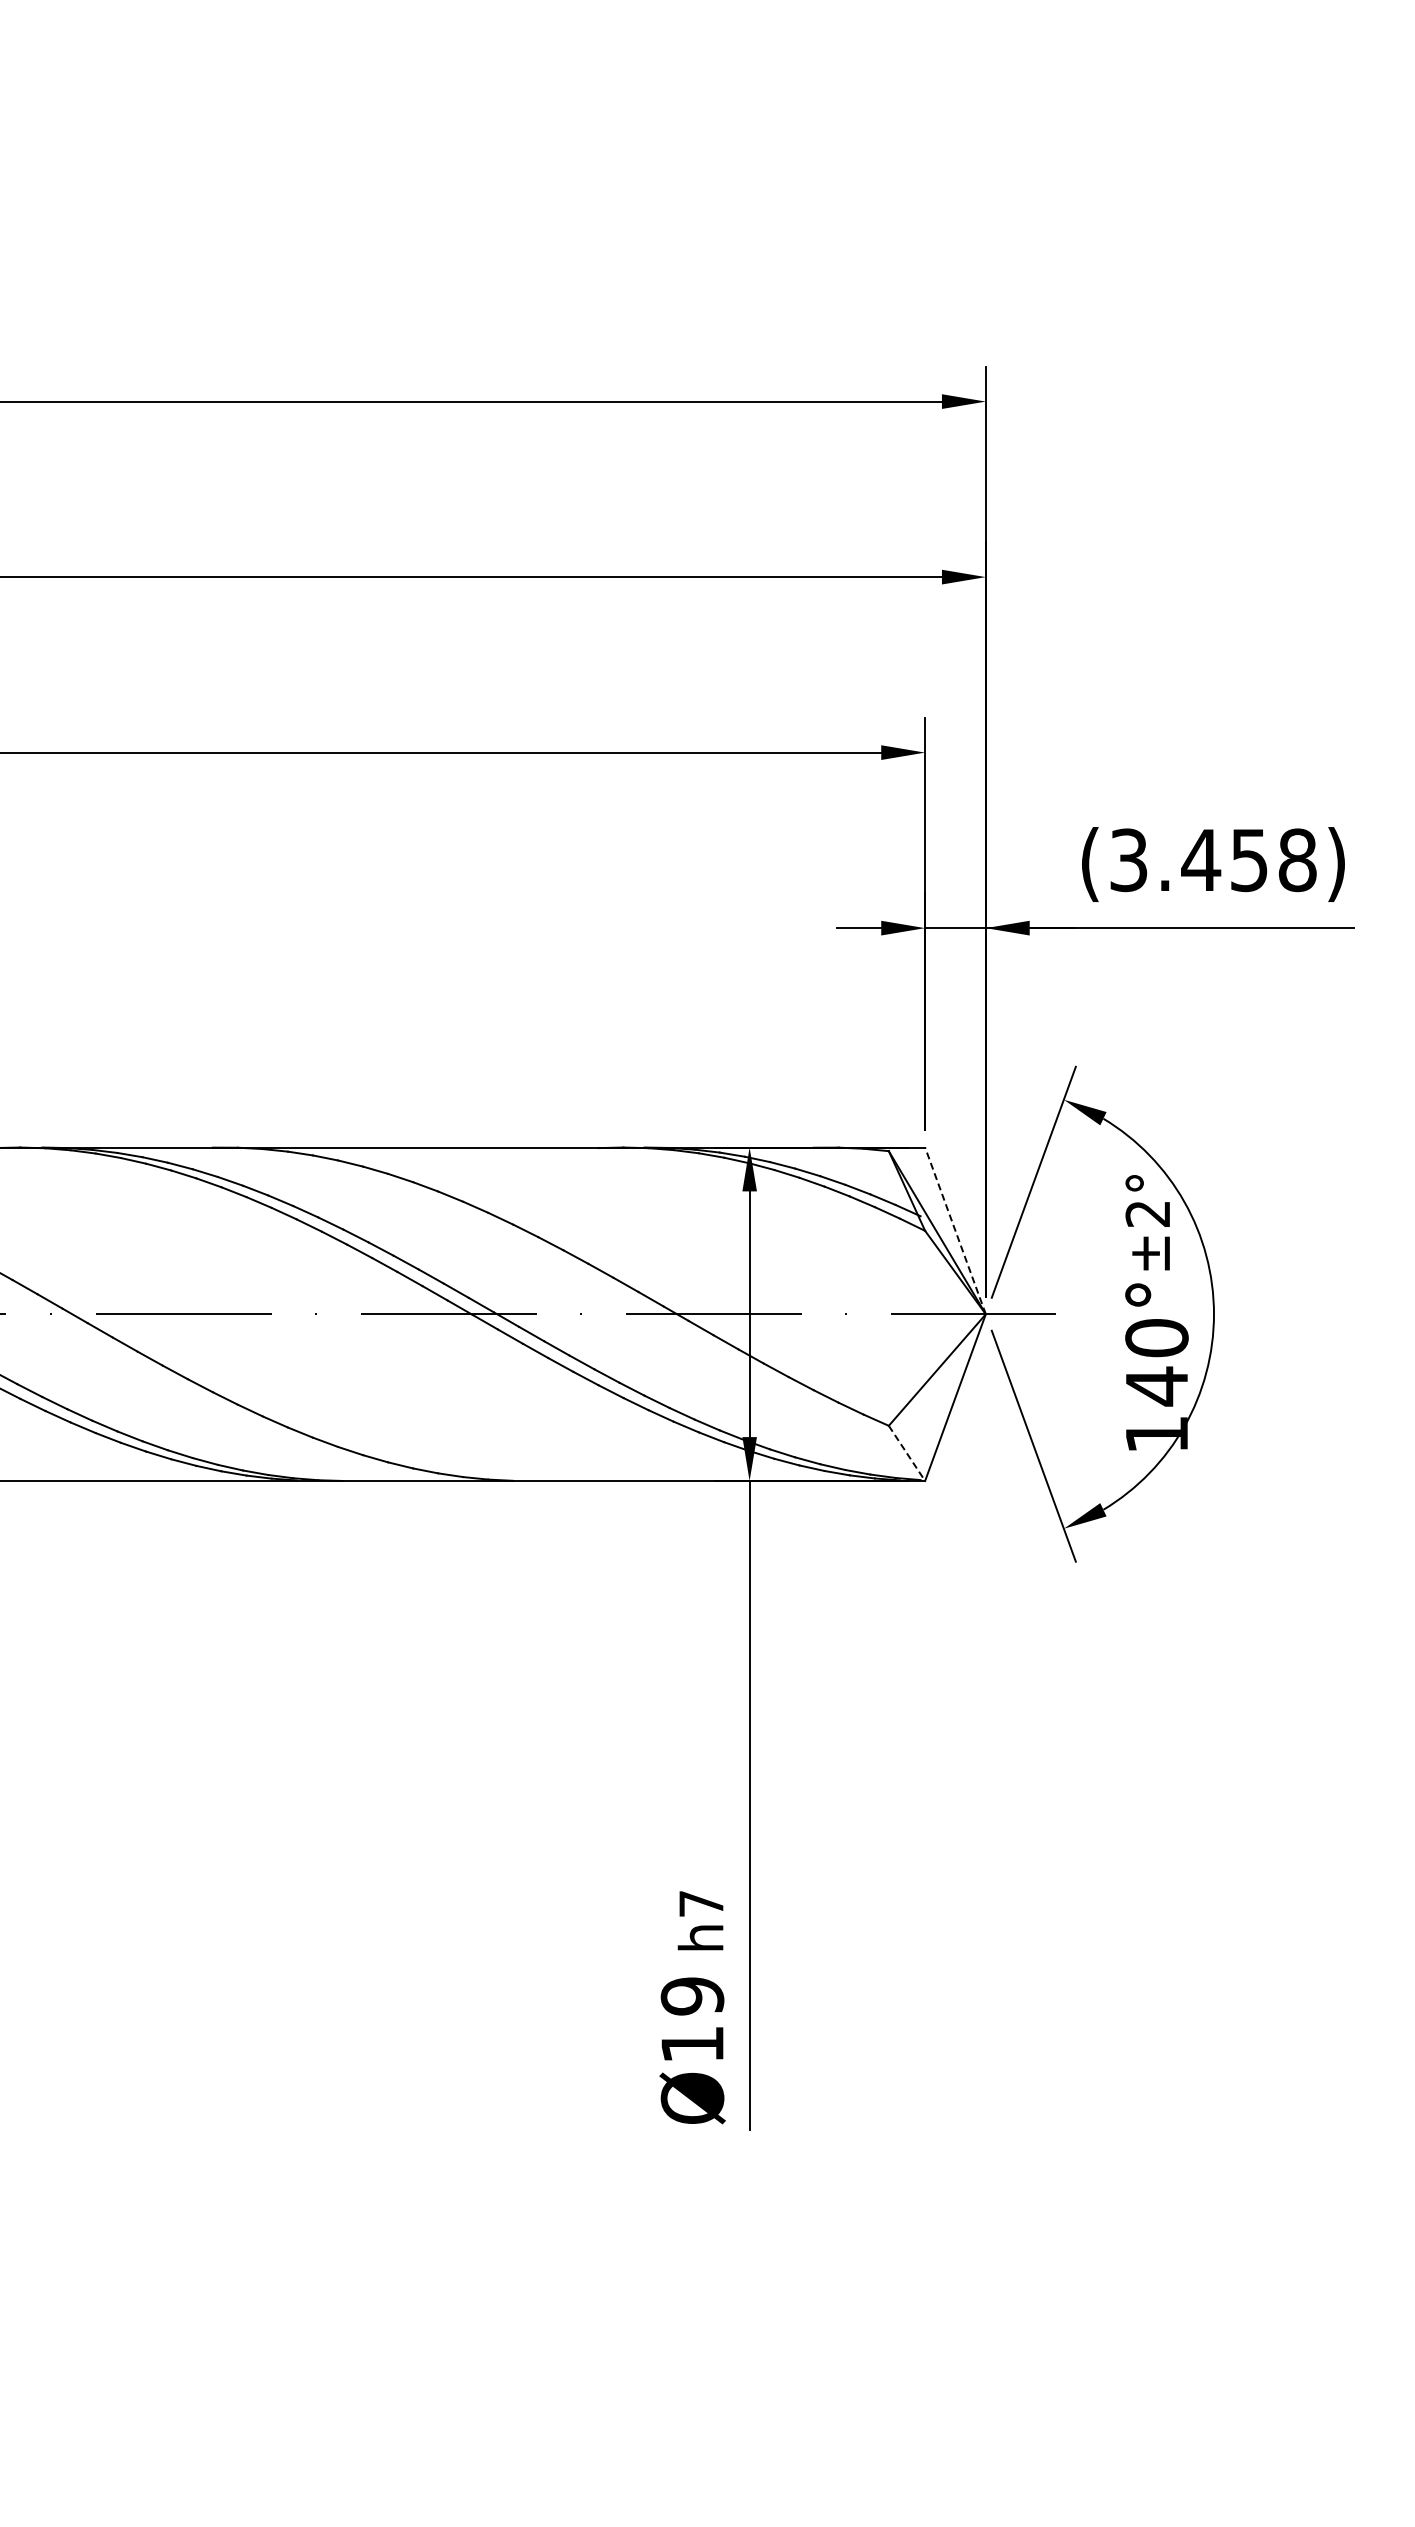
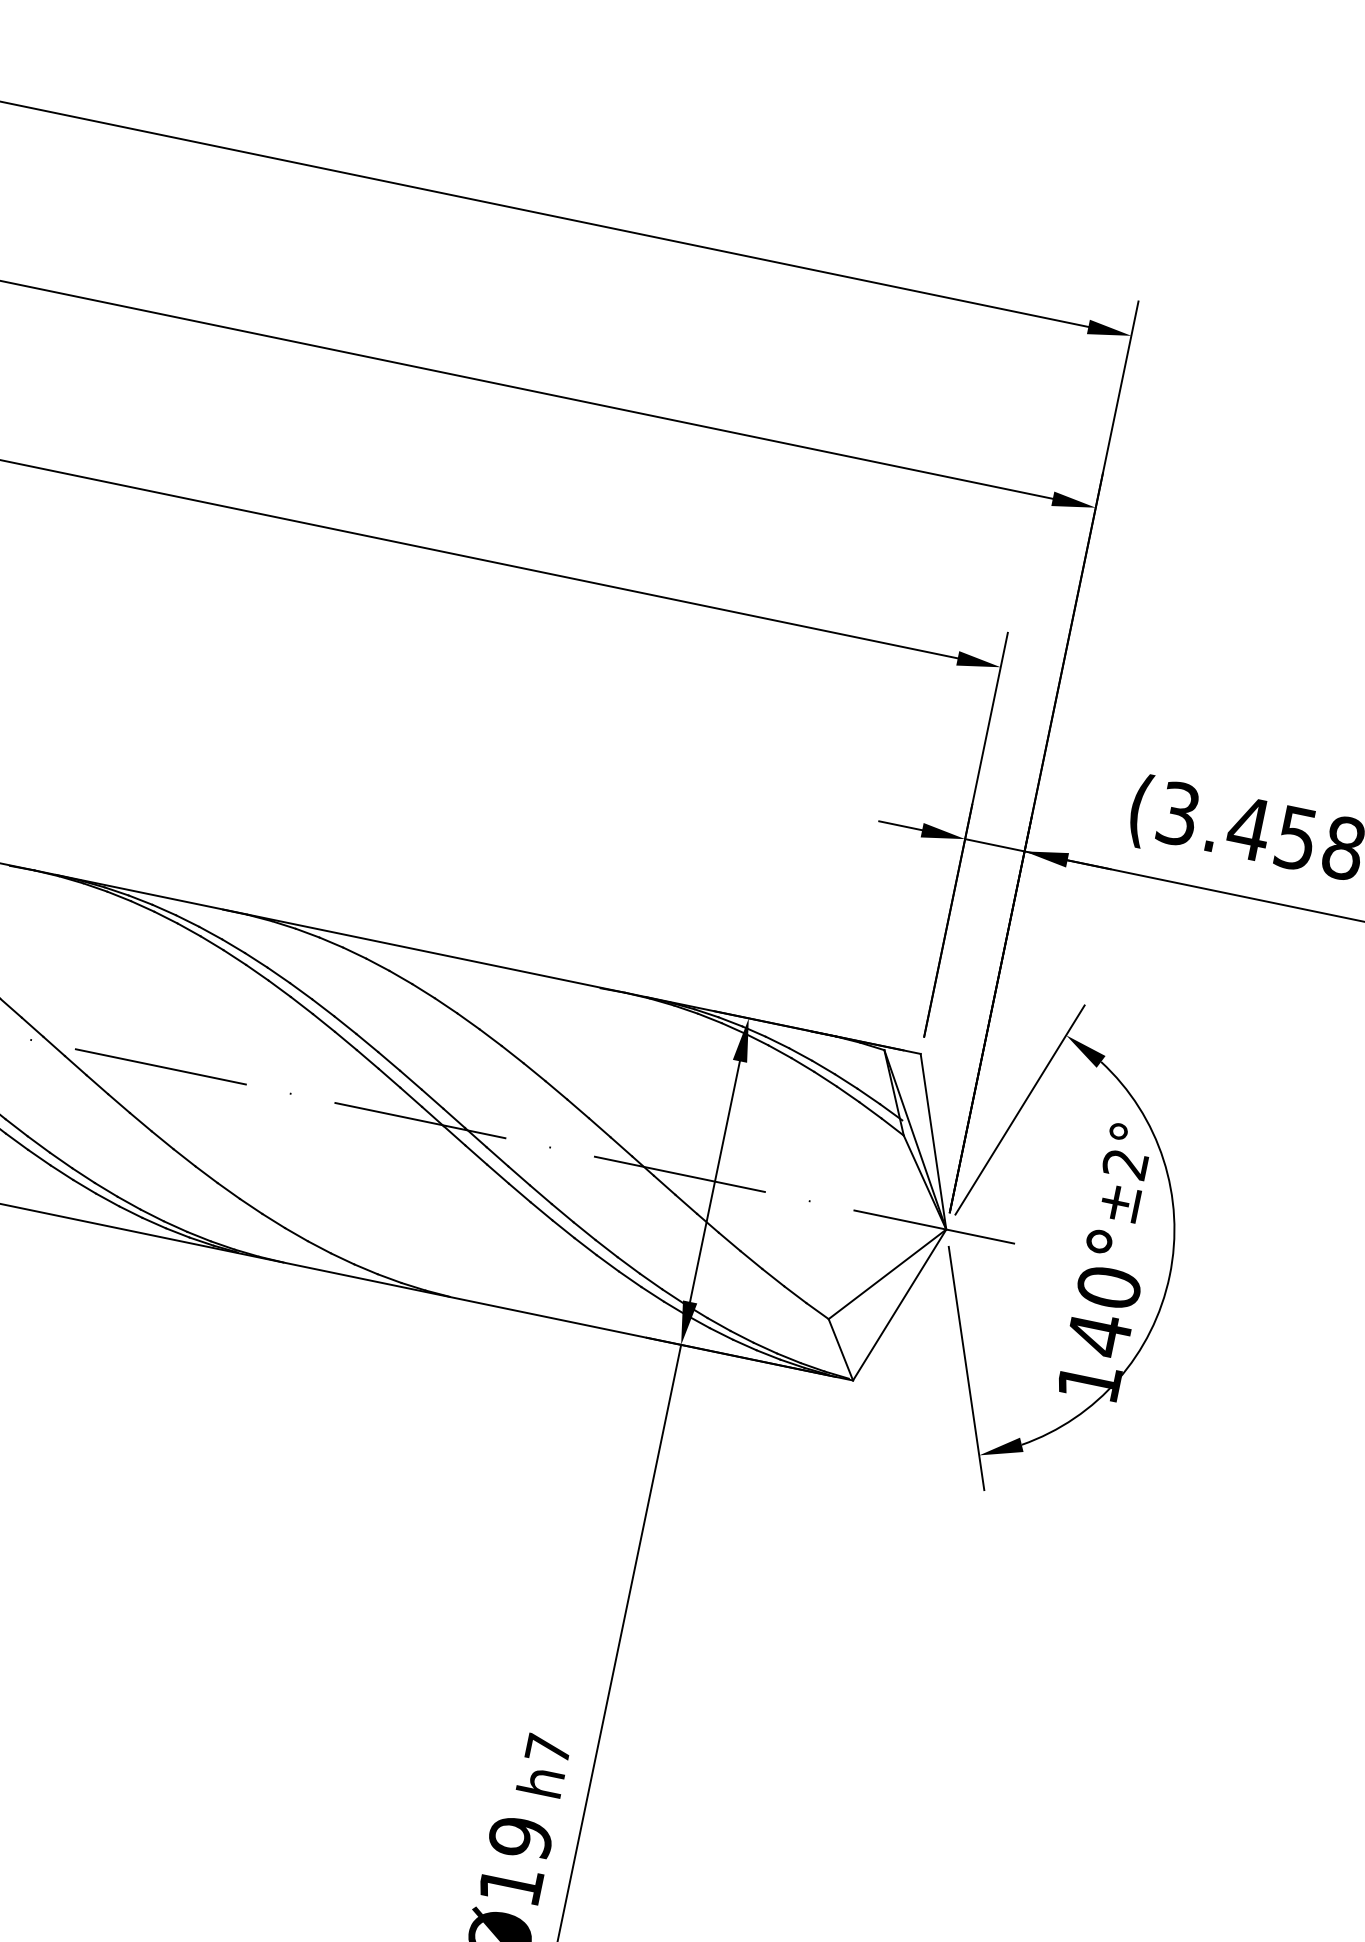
line: (955, 1230) -> (933, 1141), dashed -> solid
line: (907, 1453) -> (841, 1349), dashed -> solid

